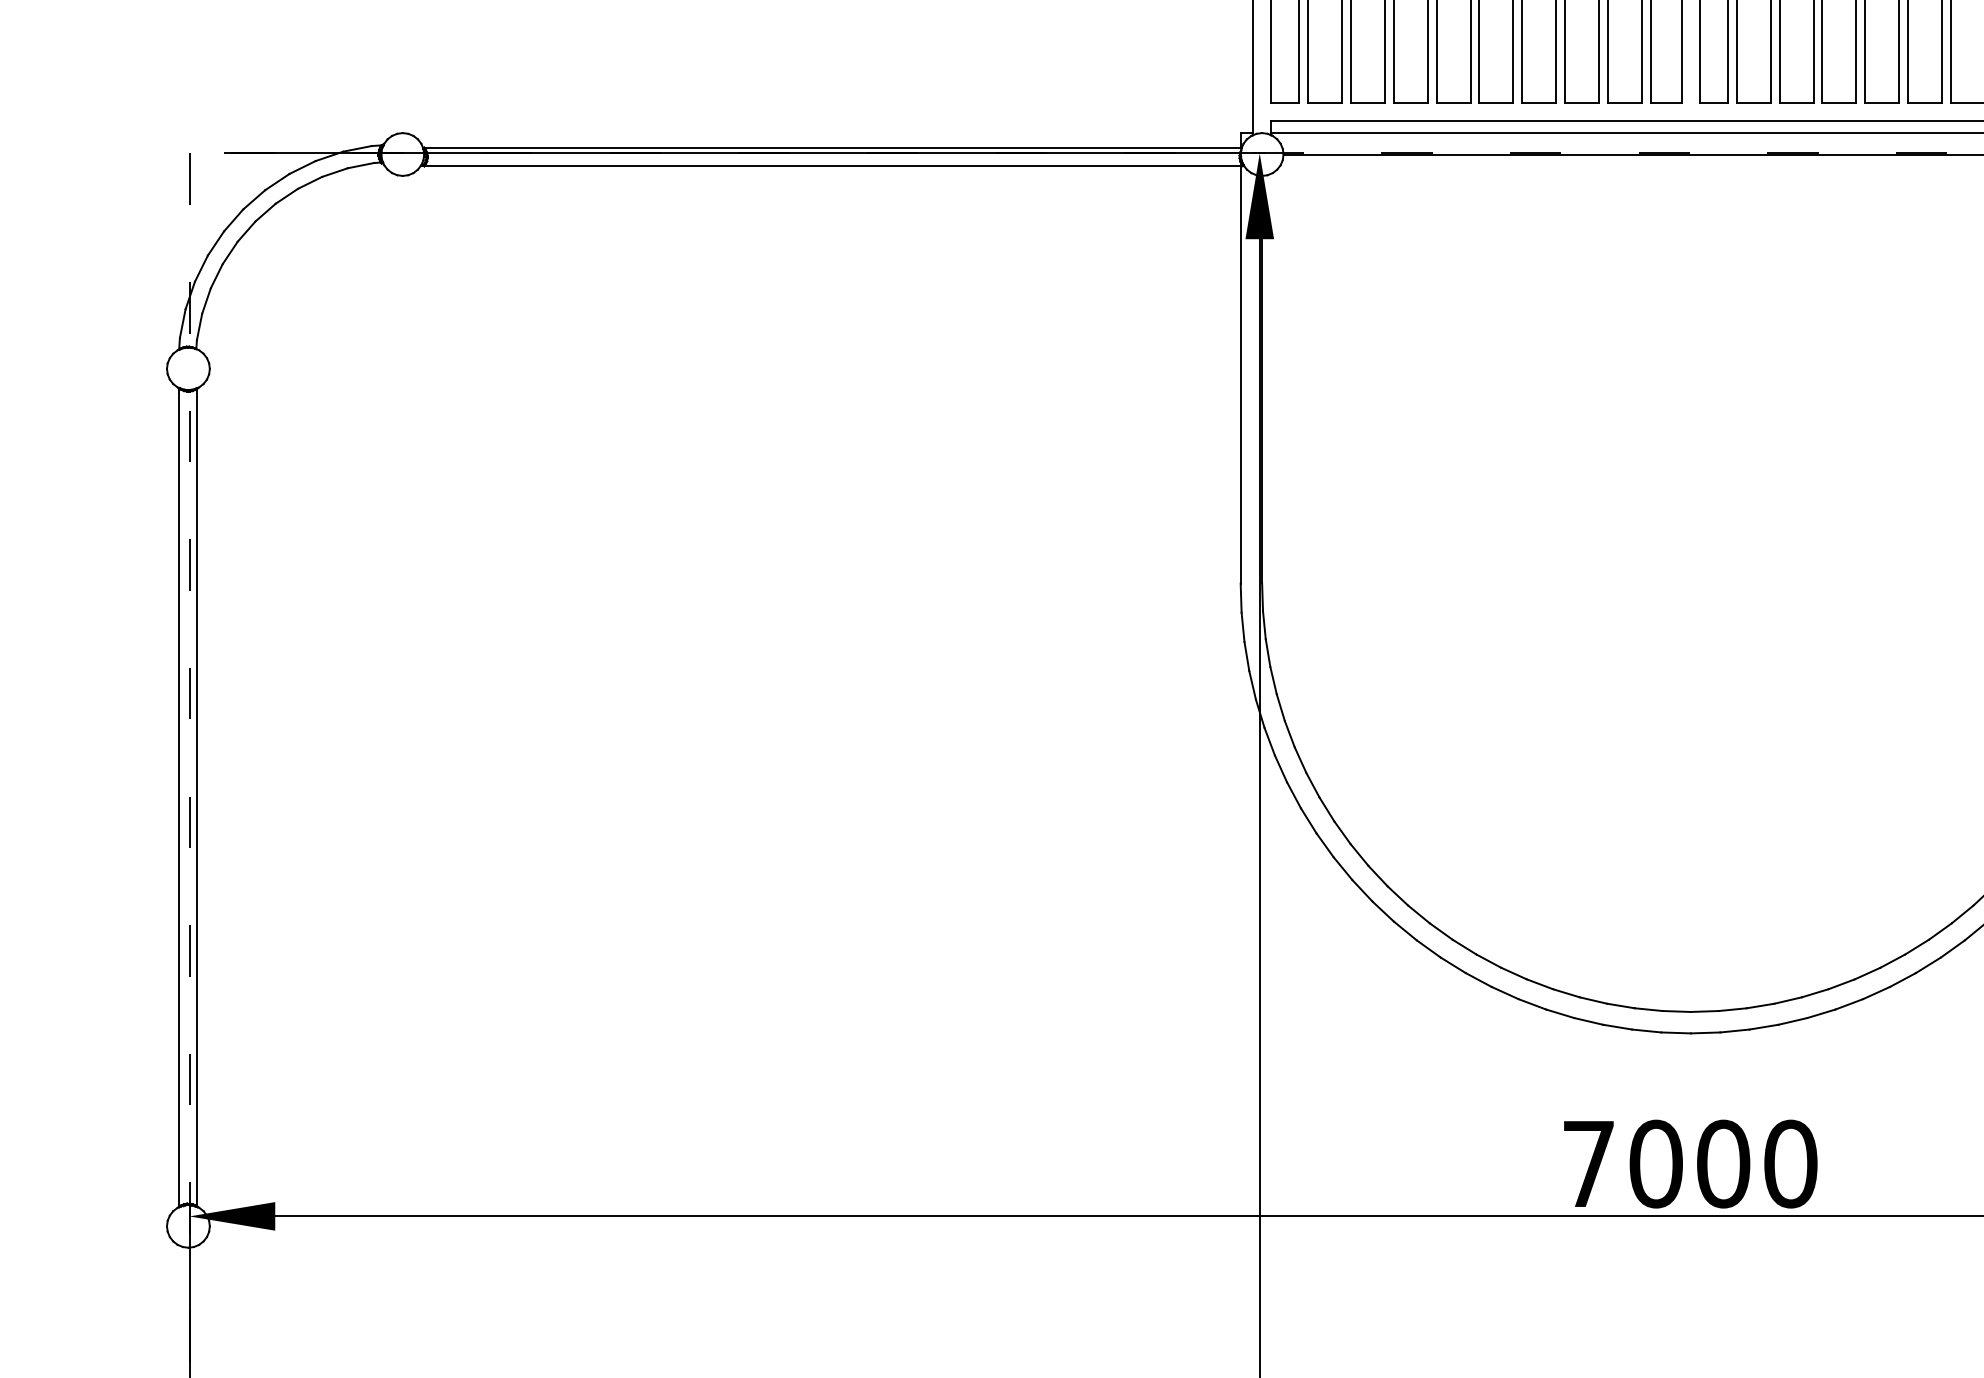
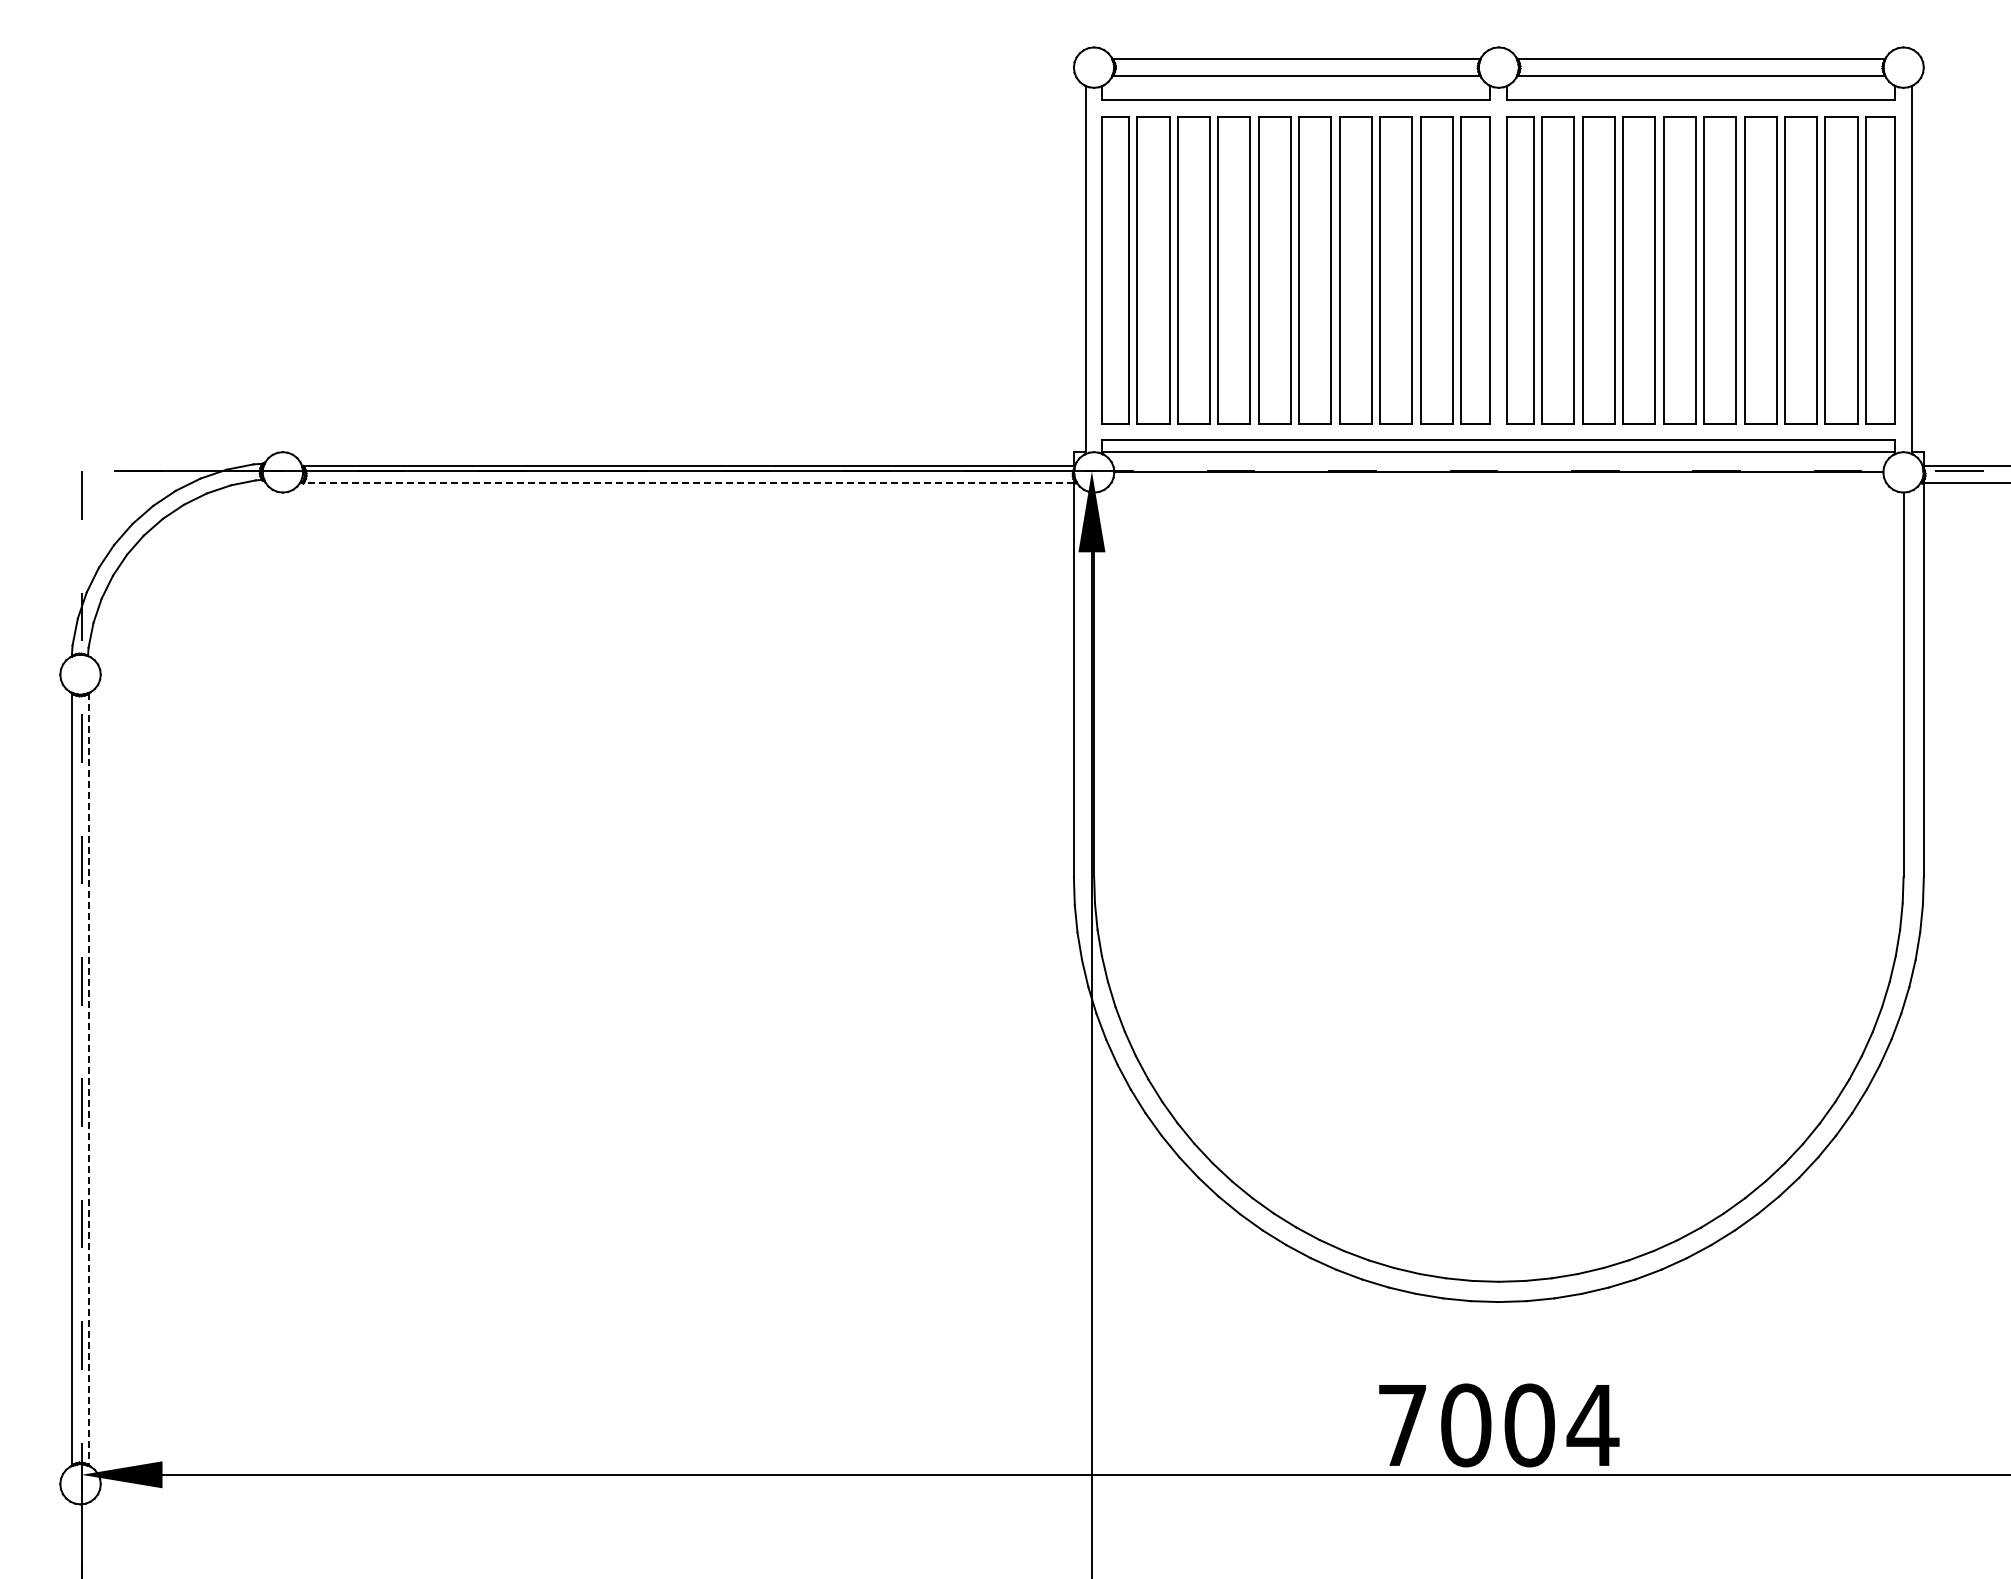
line: (832, 165) -> (688, 482), solid -> dashed
line: (196, 797) -> (88, 1079), solid -> dashed
text: (1790, 1164) -> (1592, 1425), 7000 -> 7004

